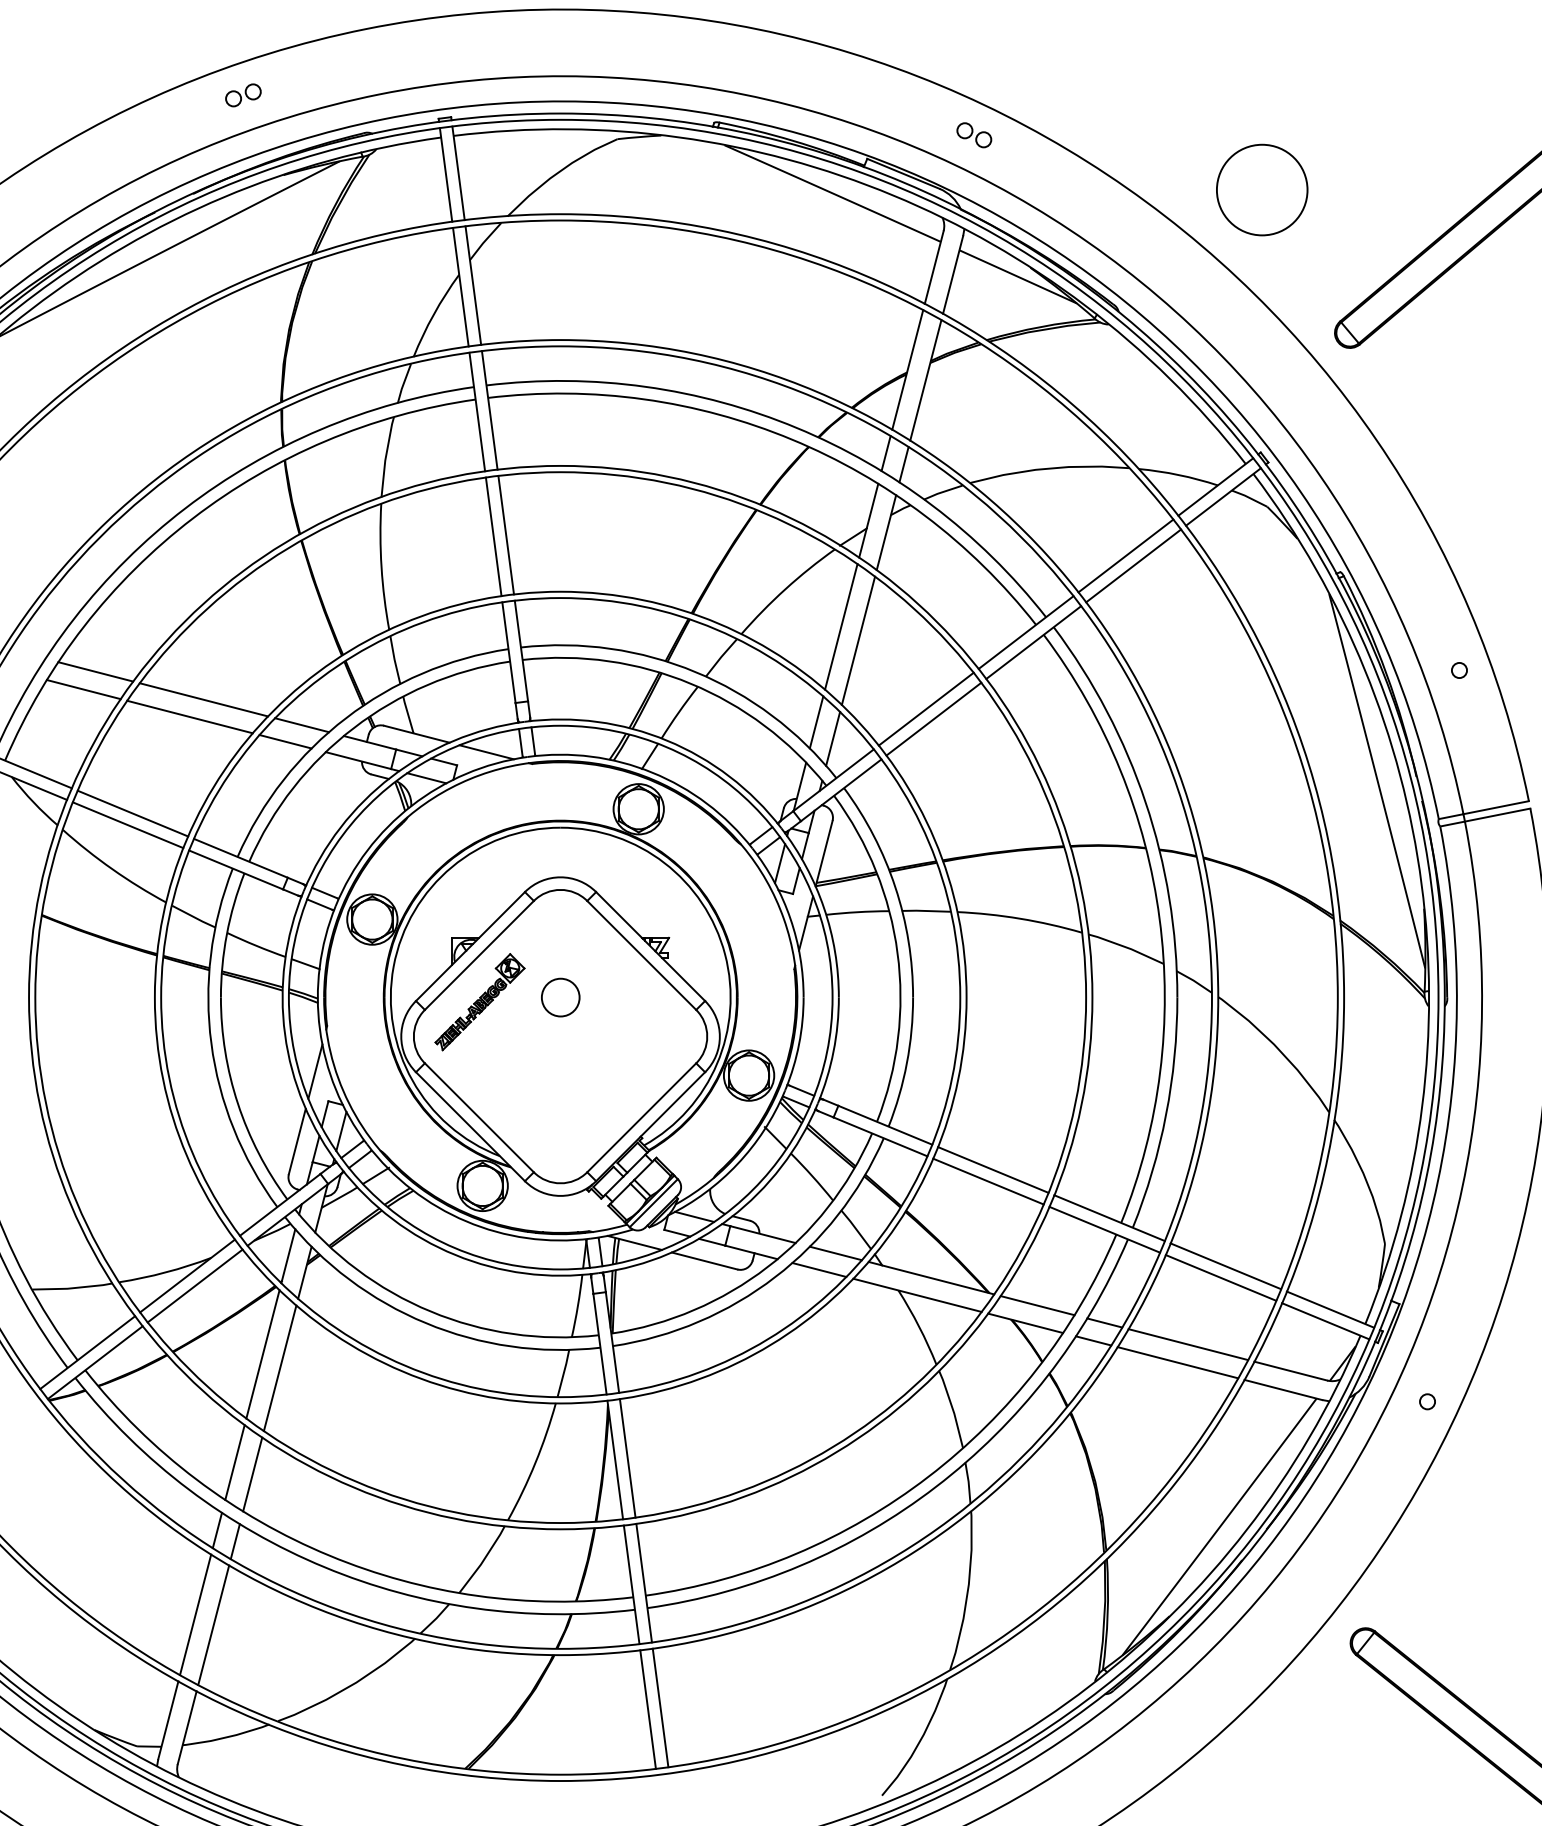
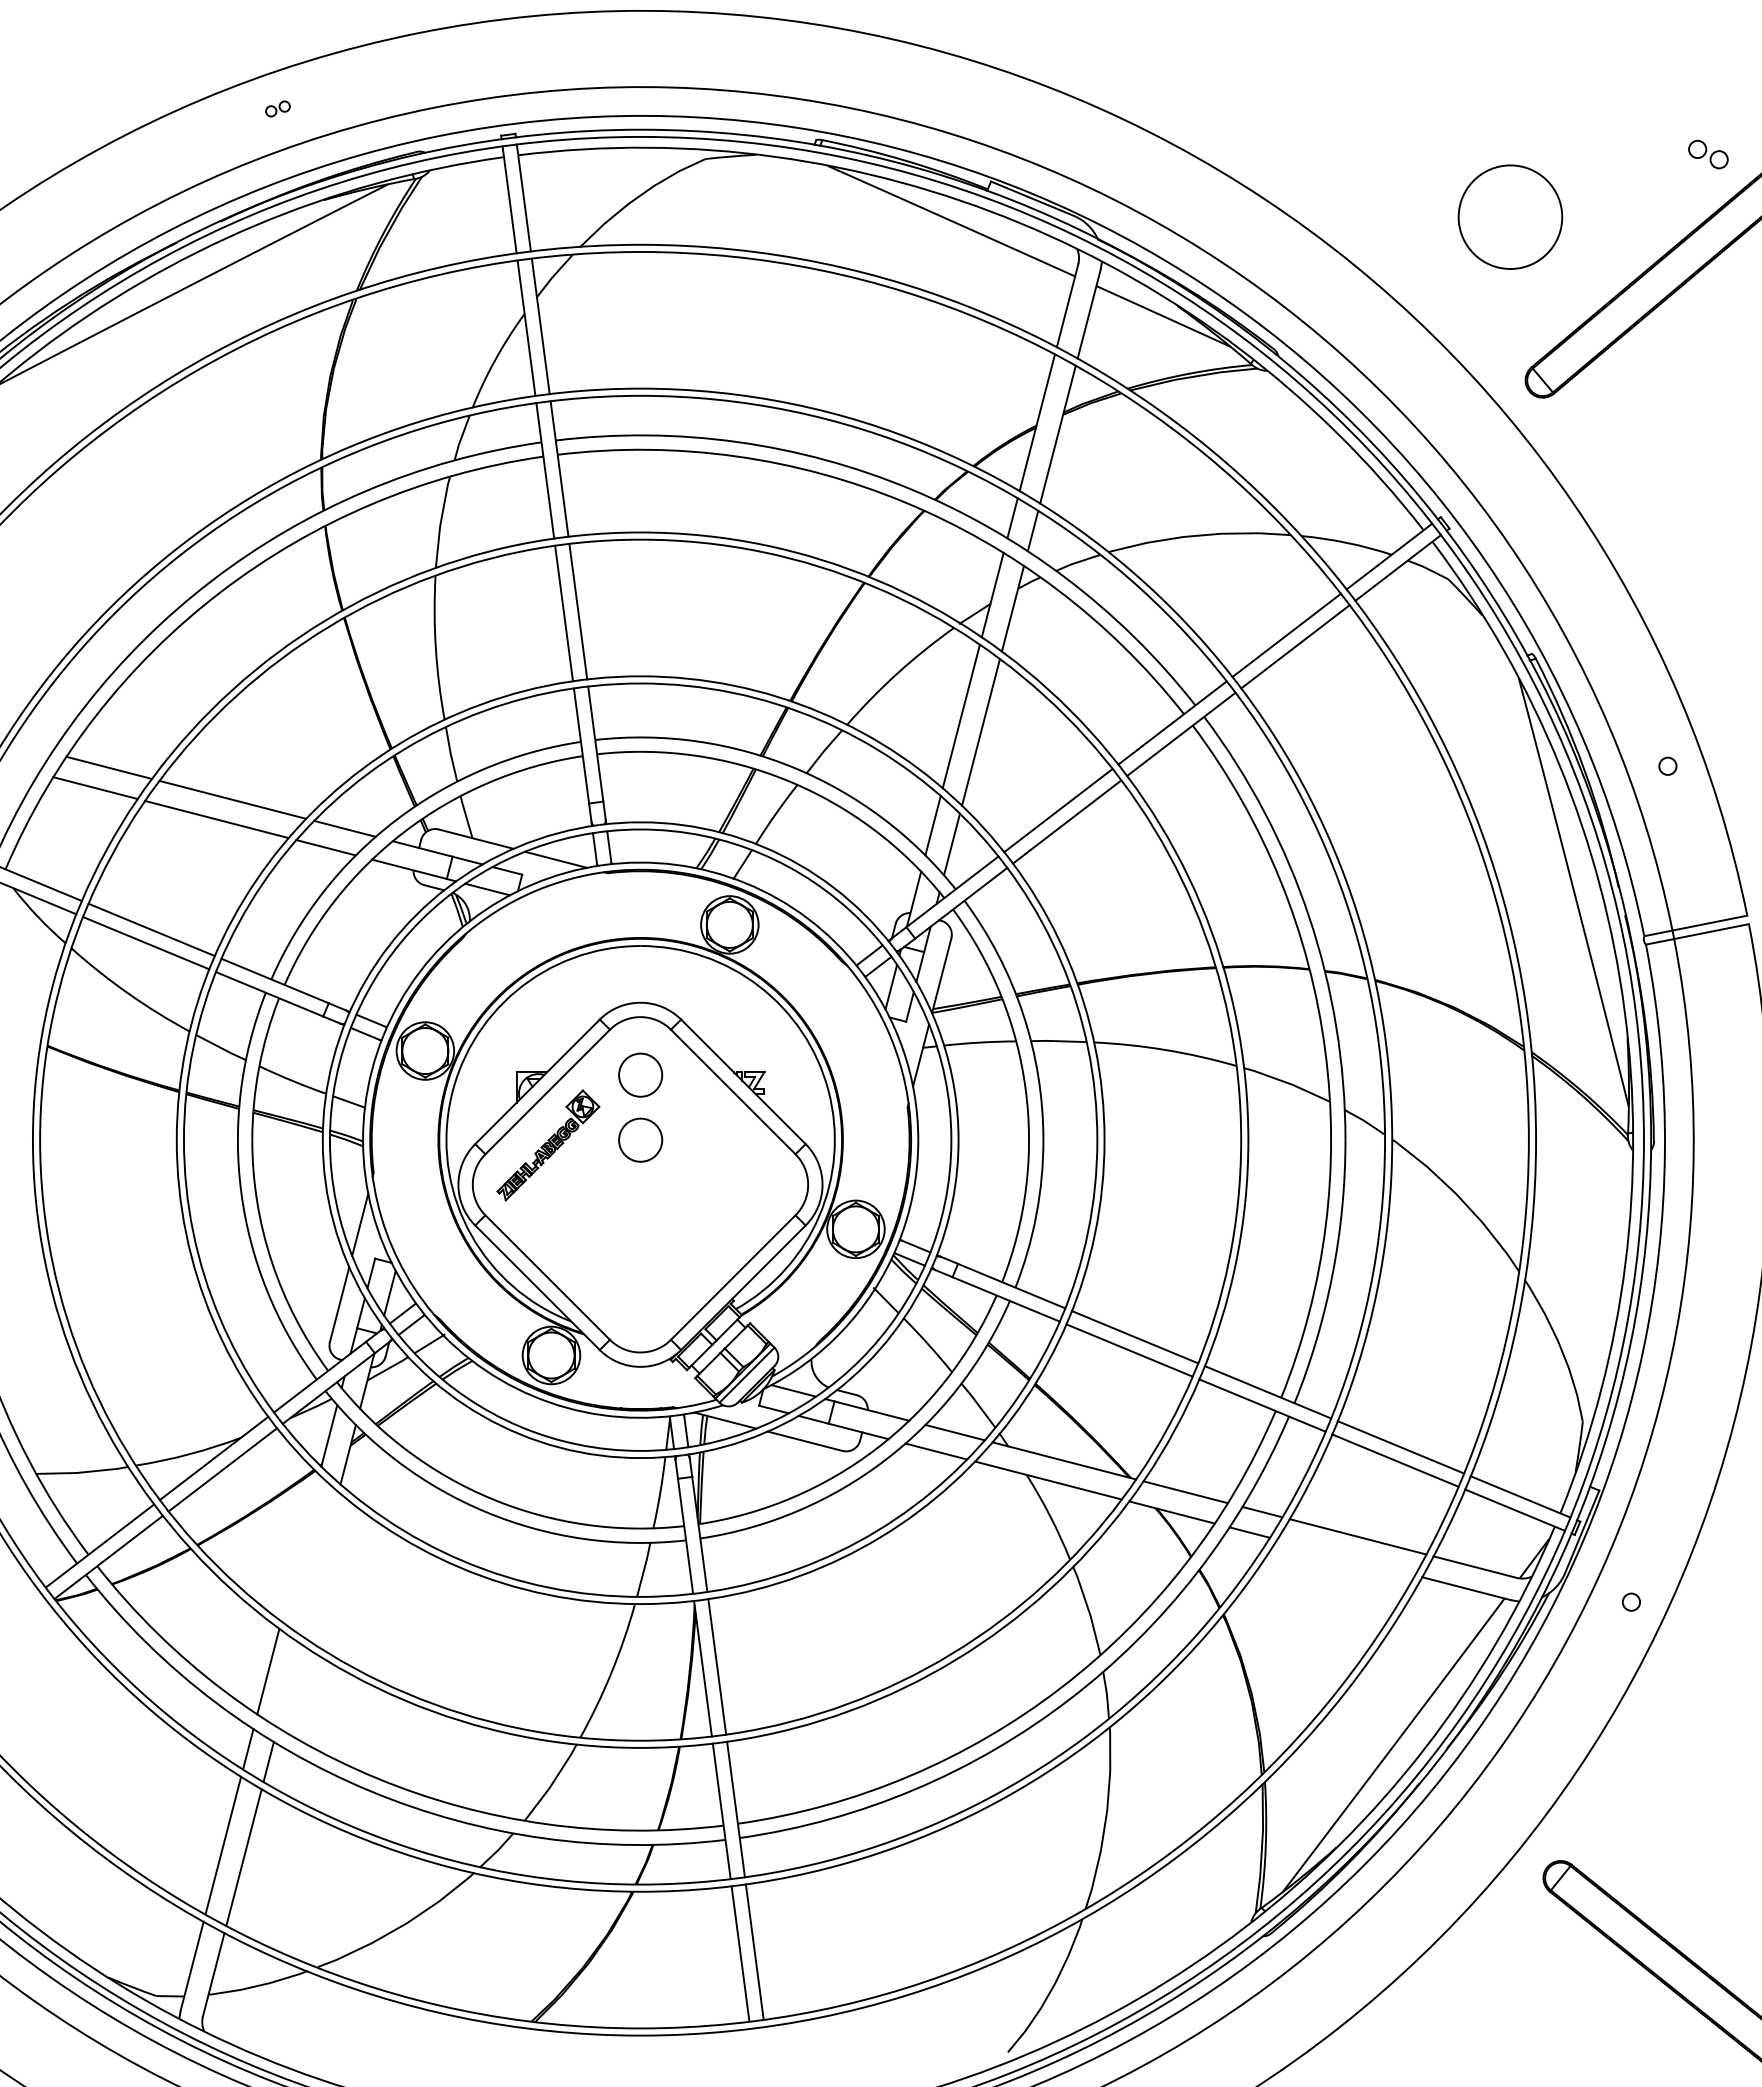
part: (242, 94) -> (277, 108), size x0.6
part: (974, 135) -> (1708, 154), moved
circle: (1262, 189) -> (1510, 216), moved
circle: (560, 940) -> (640, 1074), added
line: (263, 1353) -> (300, 1547), removed
line: (1177, 1362) -> (1345, 1557), removed
line: (279, 1367) -> (319, 1563), removed
line: (252, 1474) -> (288, 1685), removed

